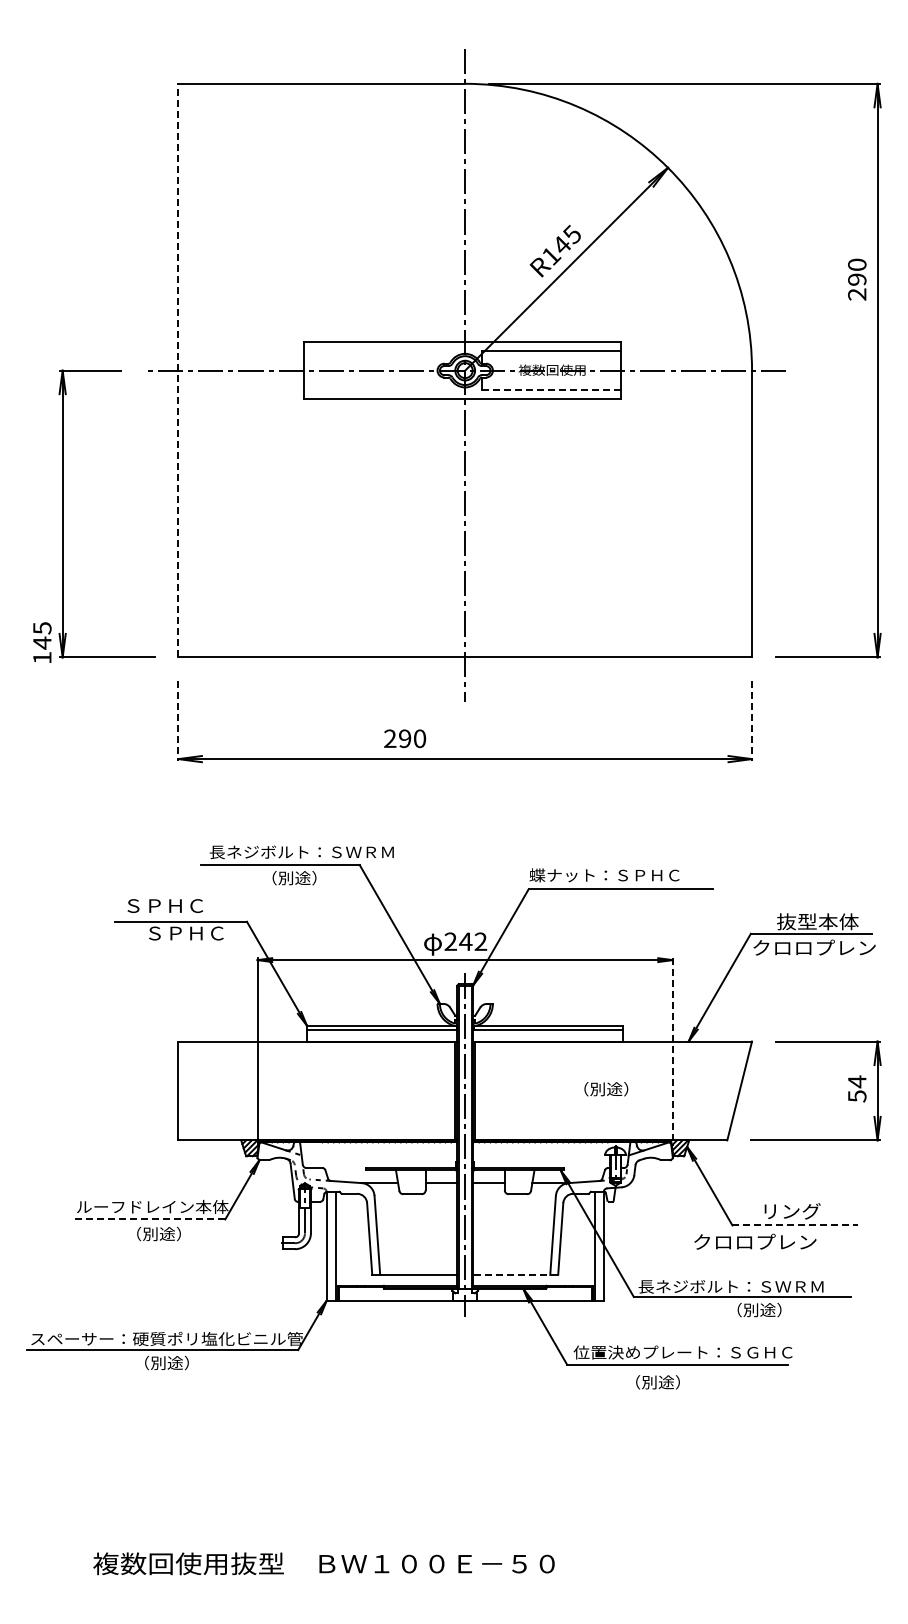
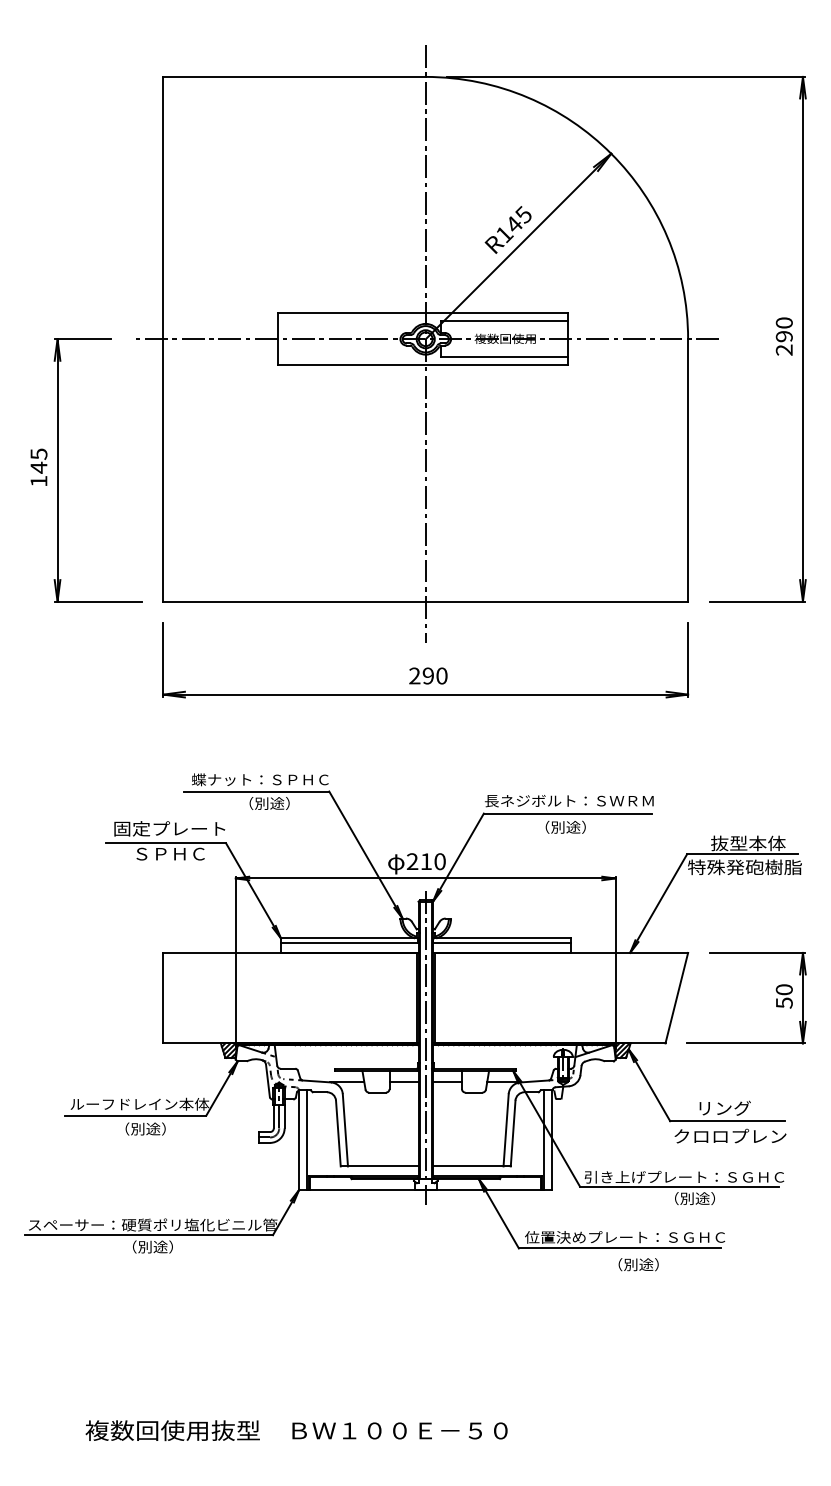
text: (857, 279) -> (784, 336), moved
line: (178, 370) -> (163, 339), dashed -> solid
line: (550, 390) -> (503, 357), dashed -> solid
text: (42, 642) -> (39, 467), moved
line: (178, 721) -> (163, 660), dashed -> solid
line: (752, 721) -> (688, 660), dashed -> solid
text: (405, 738) -> (428, 675), moved
text: (301, 852) -> (276, 780), 長ネジボルト：ＳＷＲＭ -> 蝶ナット：ＳＰＨＣ
text: (621, 875) -> (568, 801), 蝶ナット：ＳＰＨＣ -> 長ネジボルト：ＳＷＲＭ
text: (184, 905) -> (168, 828), ＳＰＨＣ -> 固定プレート
text: (473, 941) -> (433, 861), 242 -> 210
text: (813, 947) -> (744, 866), クロロプレン -> 特殊発砲樹脂
line: (672, 1052) -> (615, 962), dashed -> solid
text: (857, 1081) -> (784, 989), 54 -> 50
text: (606, 1089) -> (565, 827), moved
line: (147, 1219) -> (135, 1115), dashed -> solid
line: (795, 1225) -> (727, 1121), dashed -> solid
text: (755, 1241) -> (730, 1135), moved
line: (515, 1274) -> (471, 1166), dashed -> solid
text: (747, 1286) -> (683, 1177), 長ネジボルト：ＳＷＲＭ -> 引き上げプレート：ＳＧＨＣ
text: (657, 1382) -> (638, 1264), moved

